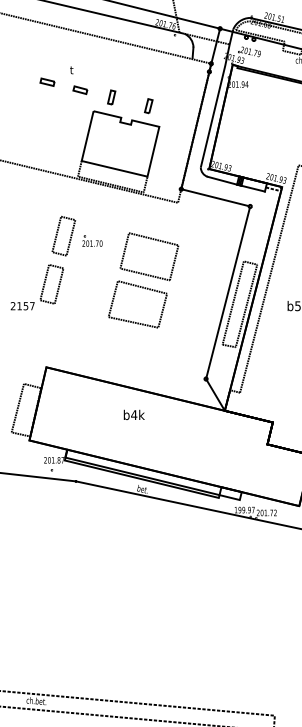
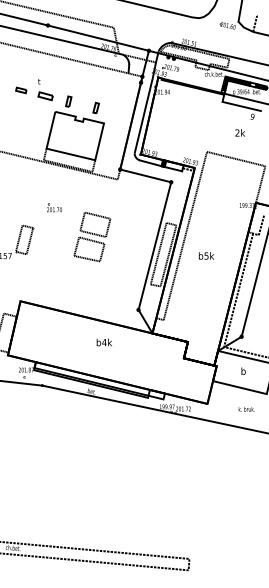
part: (80, 90) -> (45, 96), size x1.4
part: (64, 236) -> (33, 204), removed
part: (143, 279) -> (92, 236), size x0.7
text: (132, 414) -> (103, 342), moved

